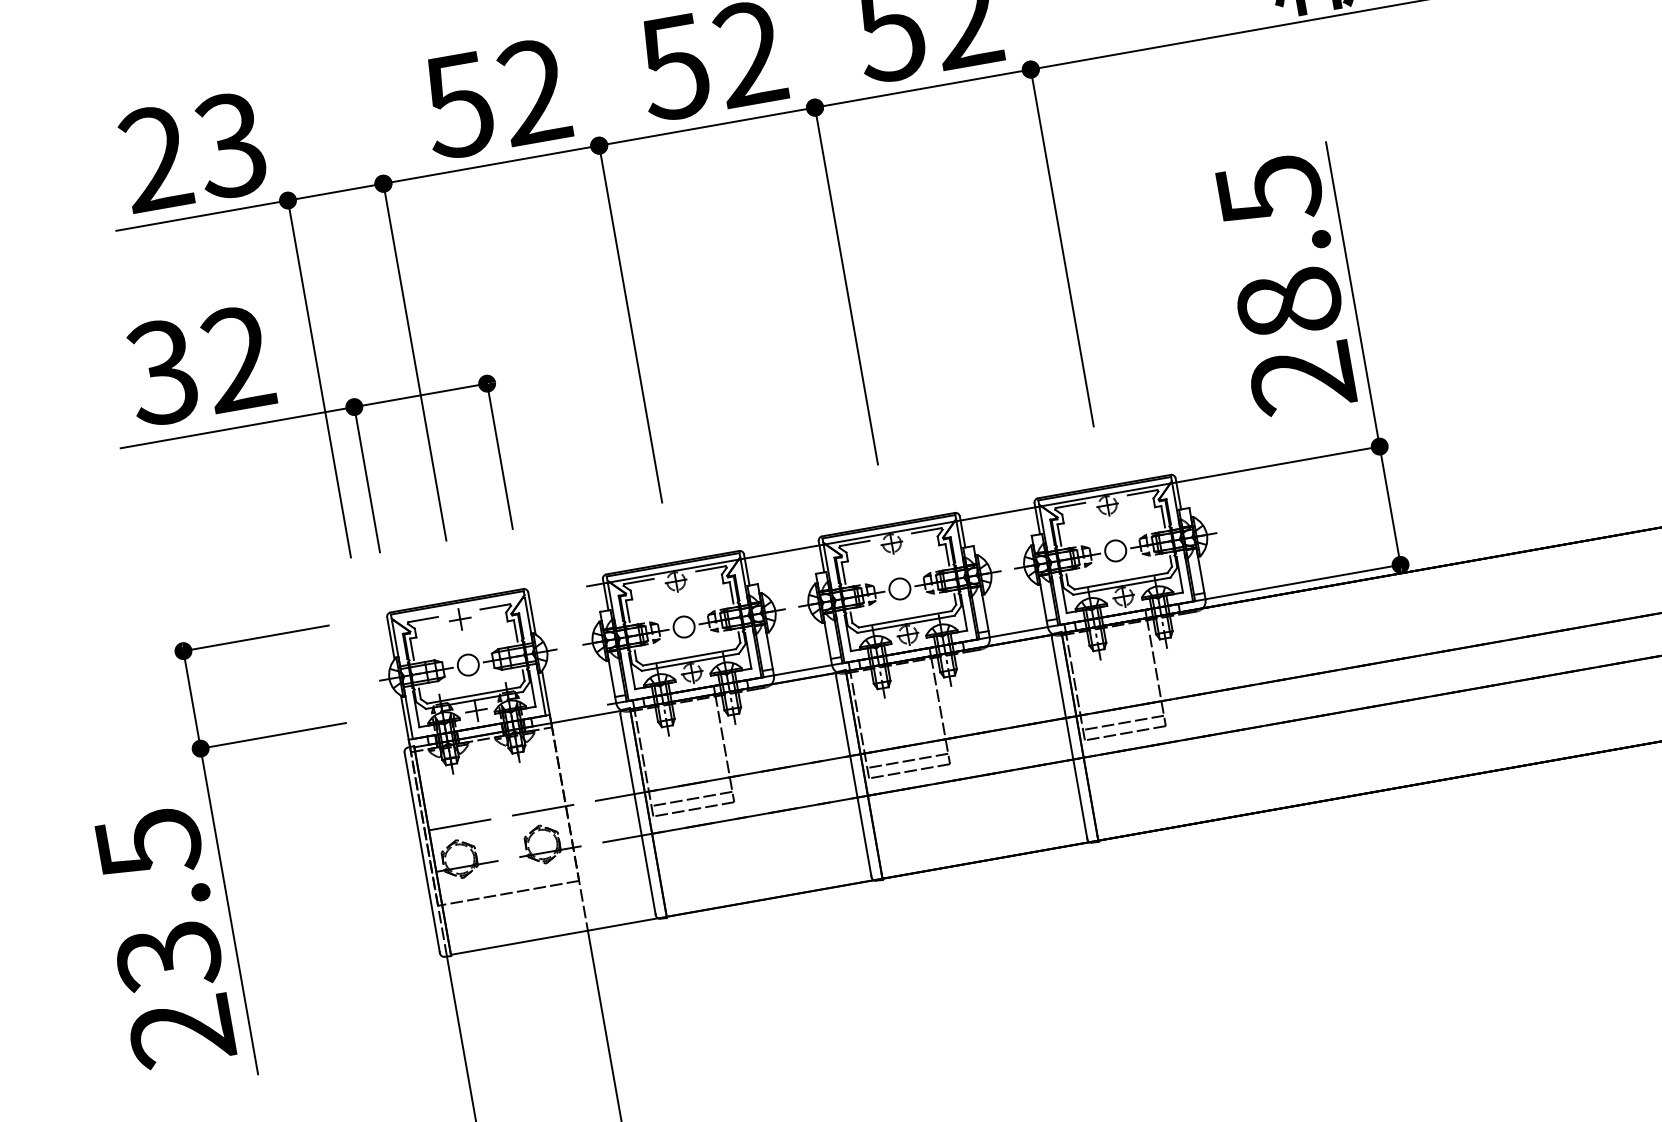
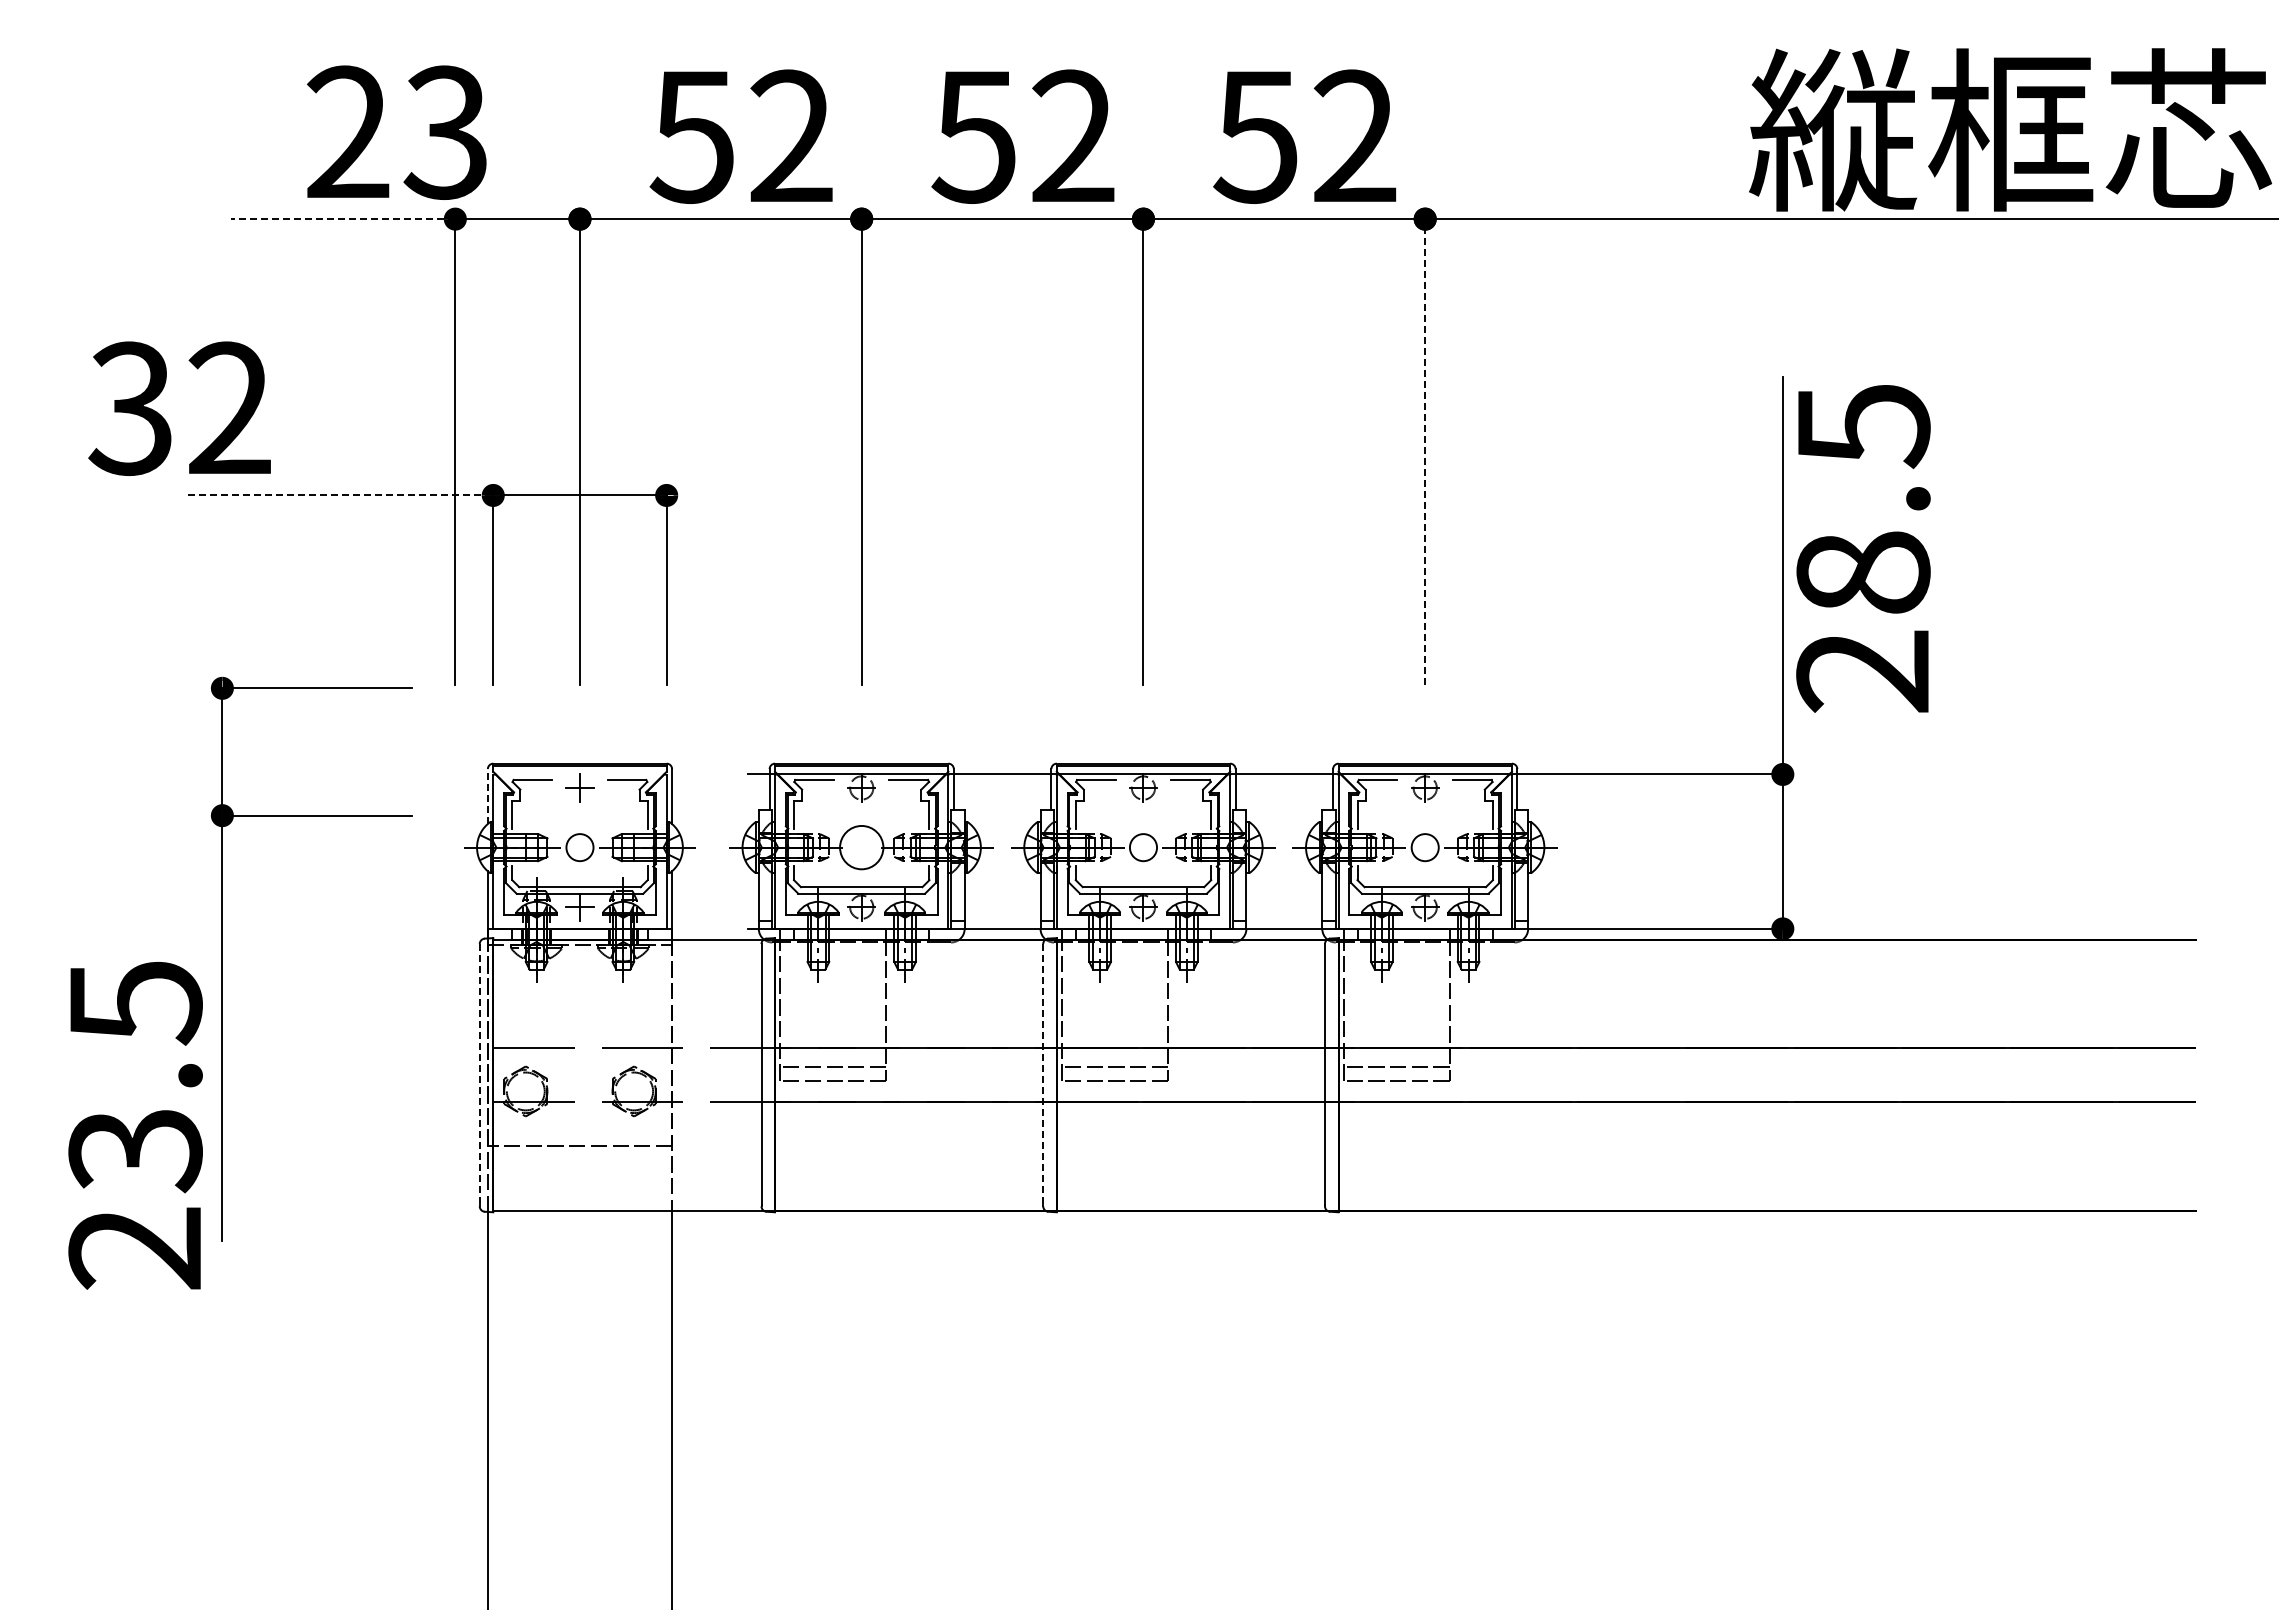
text: (192, 152) -> (396, 132), moved
line: (201, 216) -> (342, 219), solid -> dashed
line: (1062, 245) -> (1425, 449), solid -> dashed
text: (1286, 284) -> (1863, 548), moved
text: (199, 365) -> (179, 408), moved
line: (237, 427) -> (340, 495), solid -> dashed
circle: (683, 626) -> (861, 847), size x1.6
line: (390, 638) -> (487, 796), solid -> dashed
line: (853, 776) -> (1043, 1074), solid -> dashed
line: (422, 852) -> (479, 1074), solid -> dashed
part: (220, 858) -> (222, 958), moved

